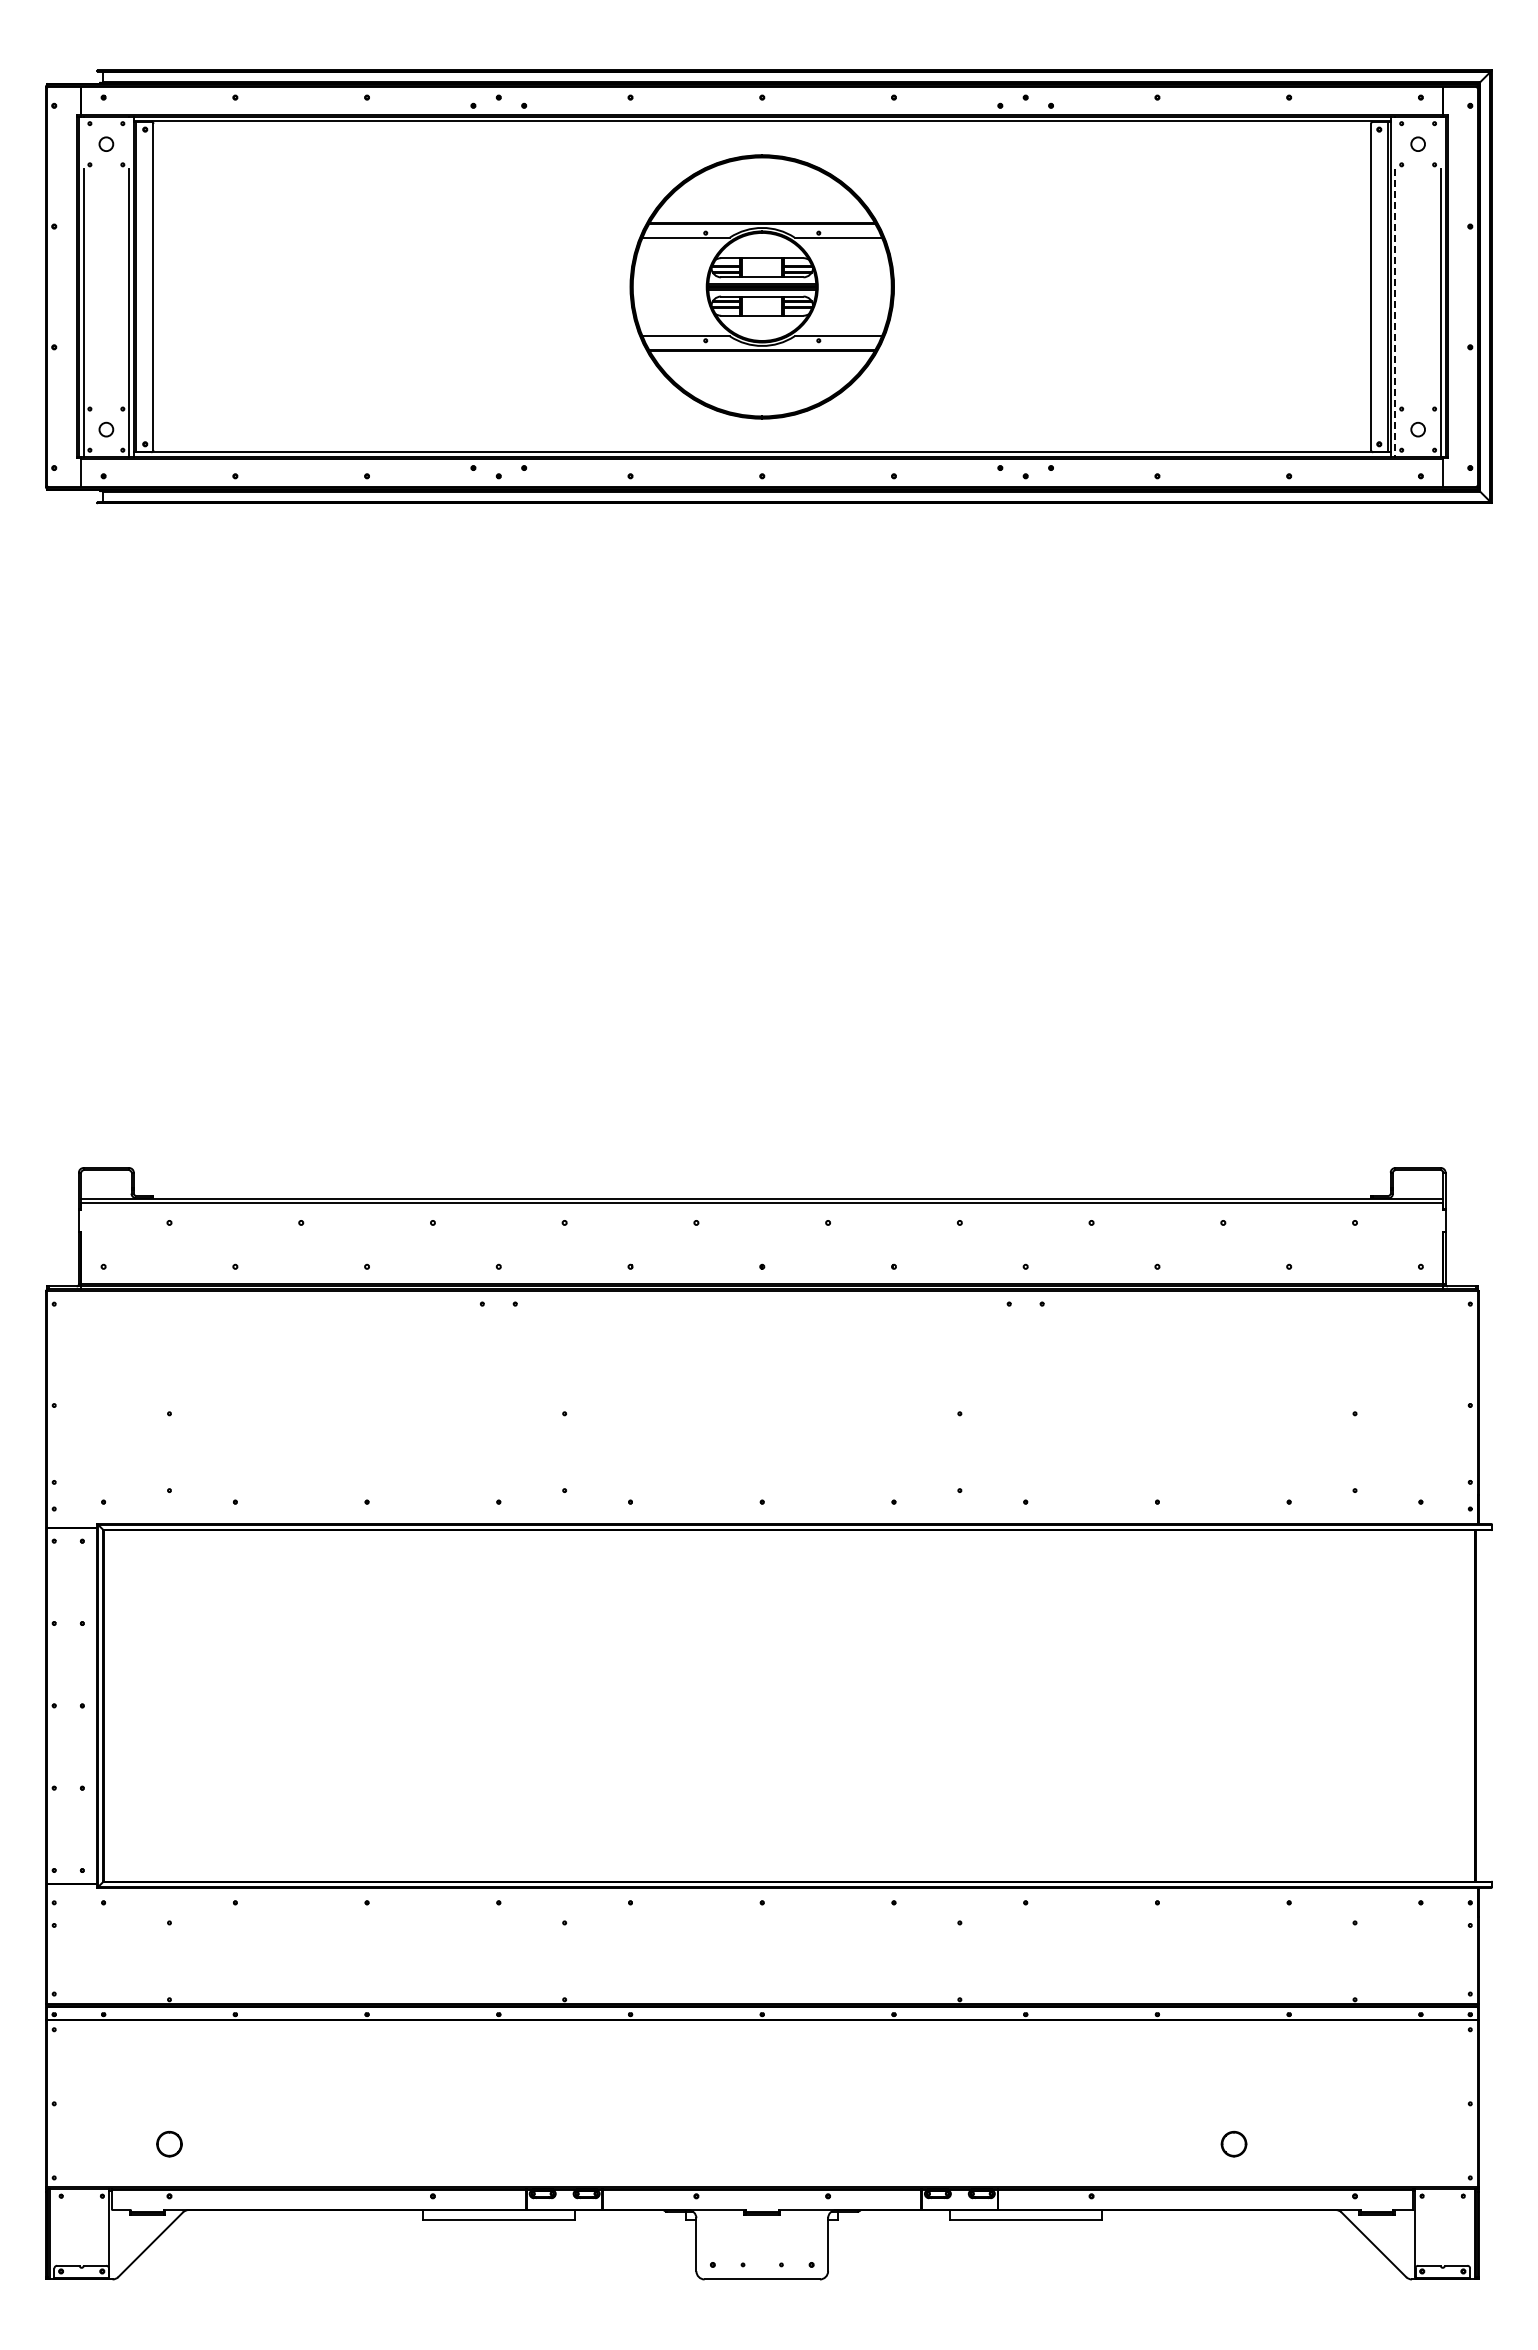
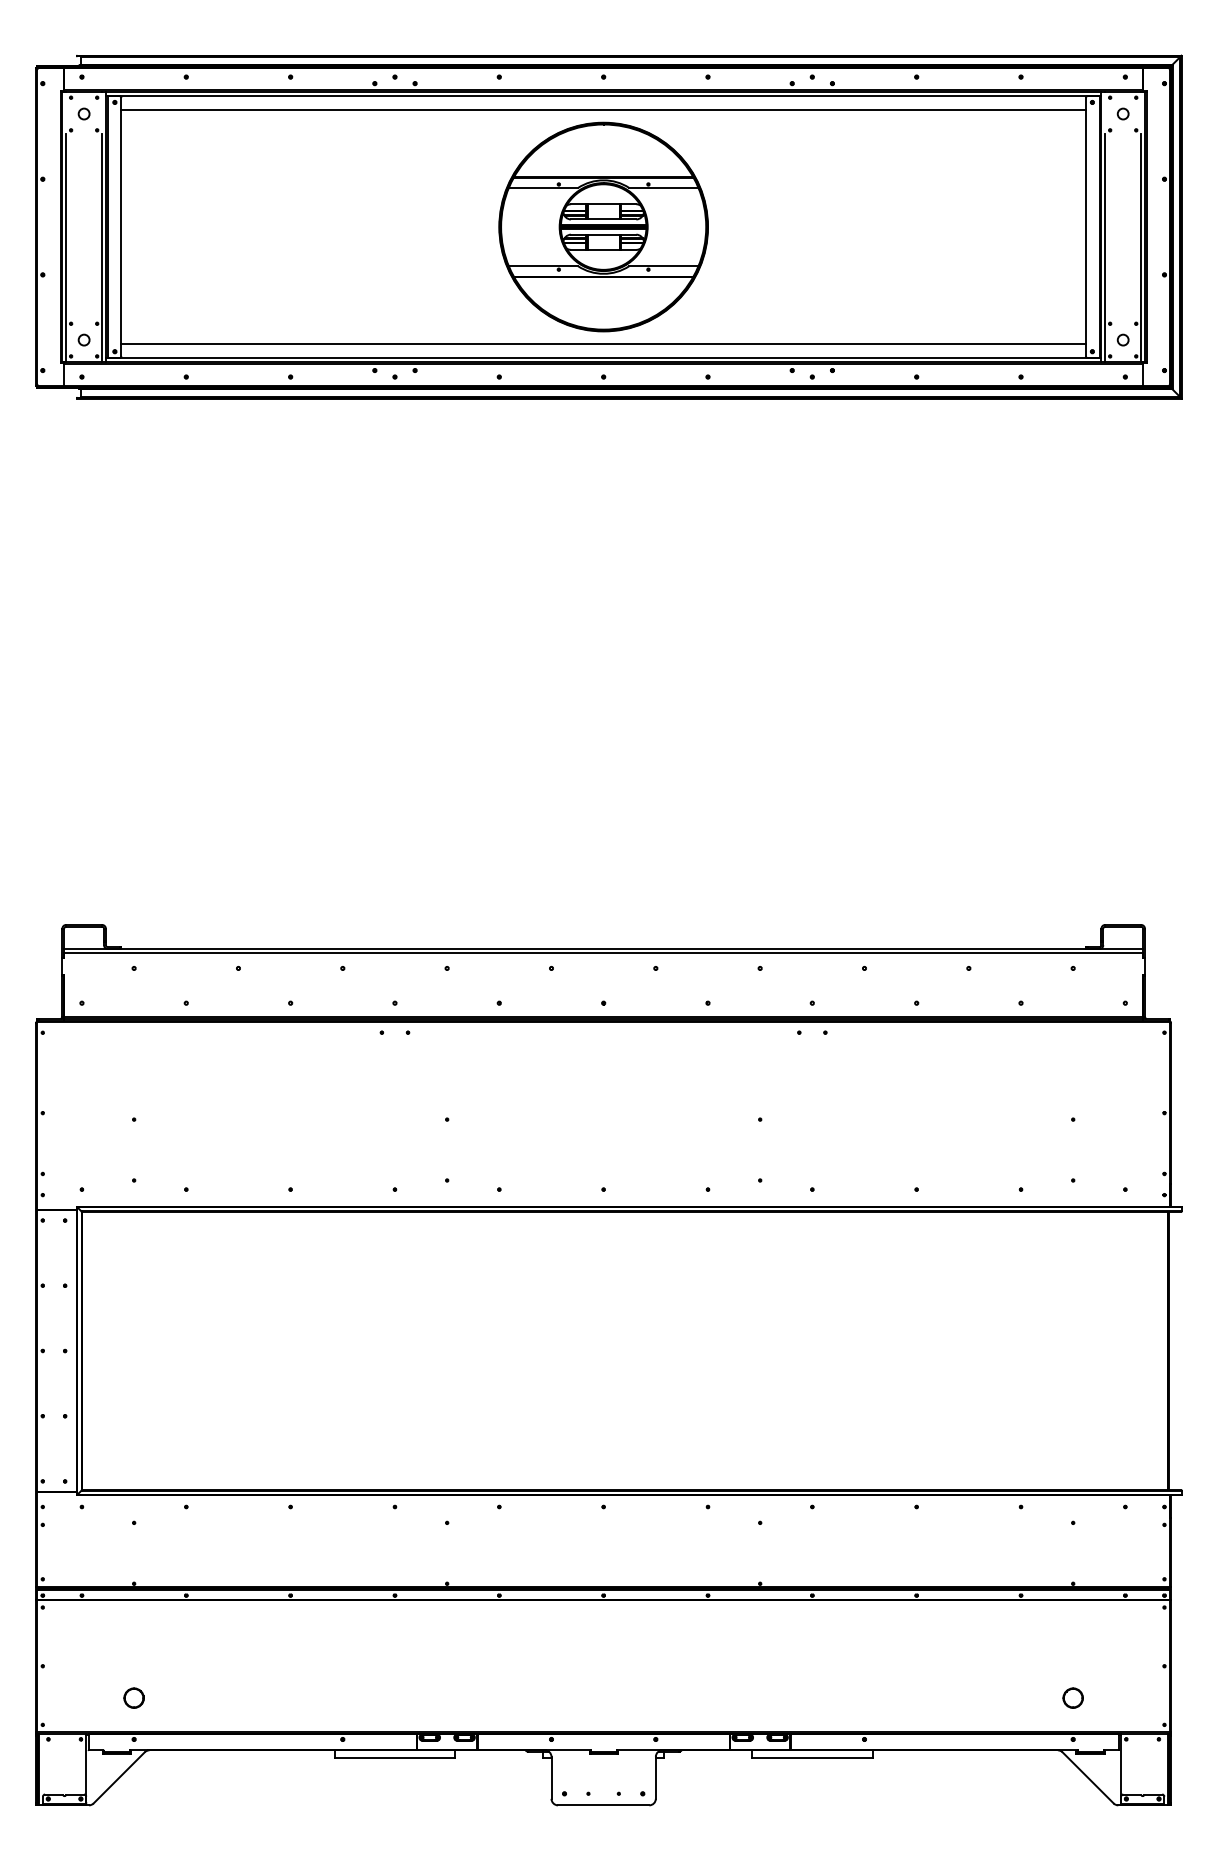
line: (762, 138) -> (603, 109), added
line: (1395, 313) -> (1105, 248), dashed -> solid
line: (762, 435) -> (603, 344), added
part: (1233, 2143) -> (1072, 1697), moved

